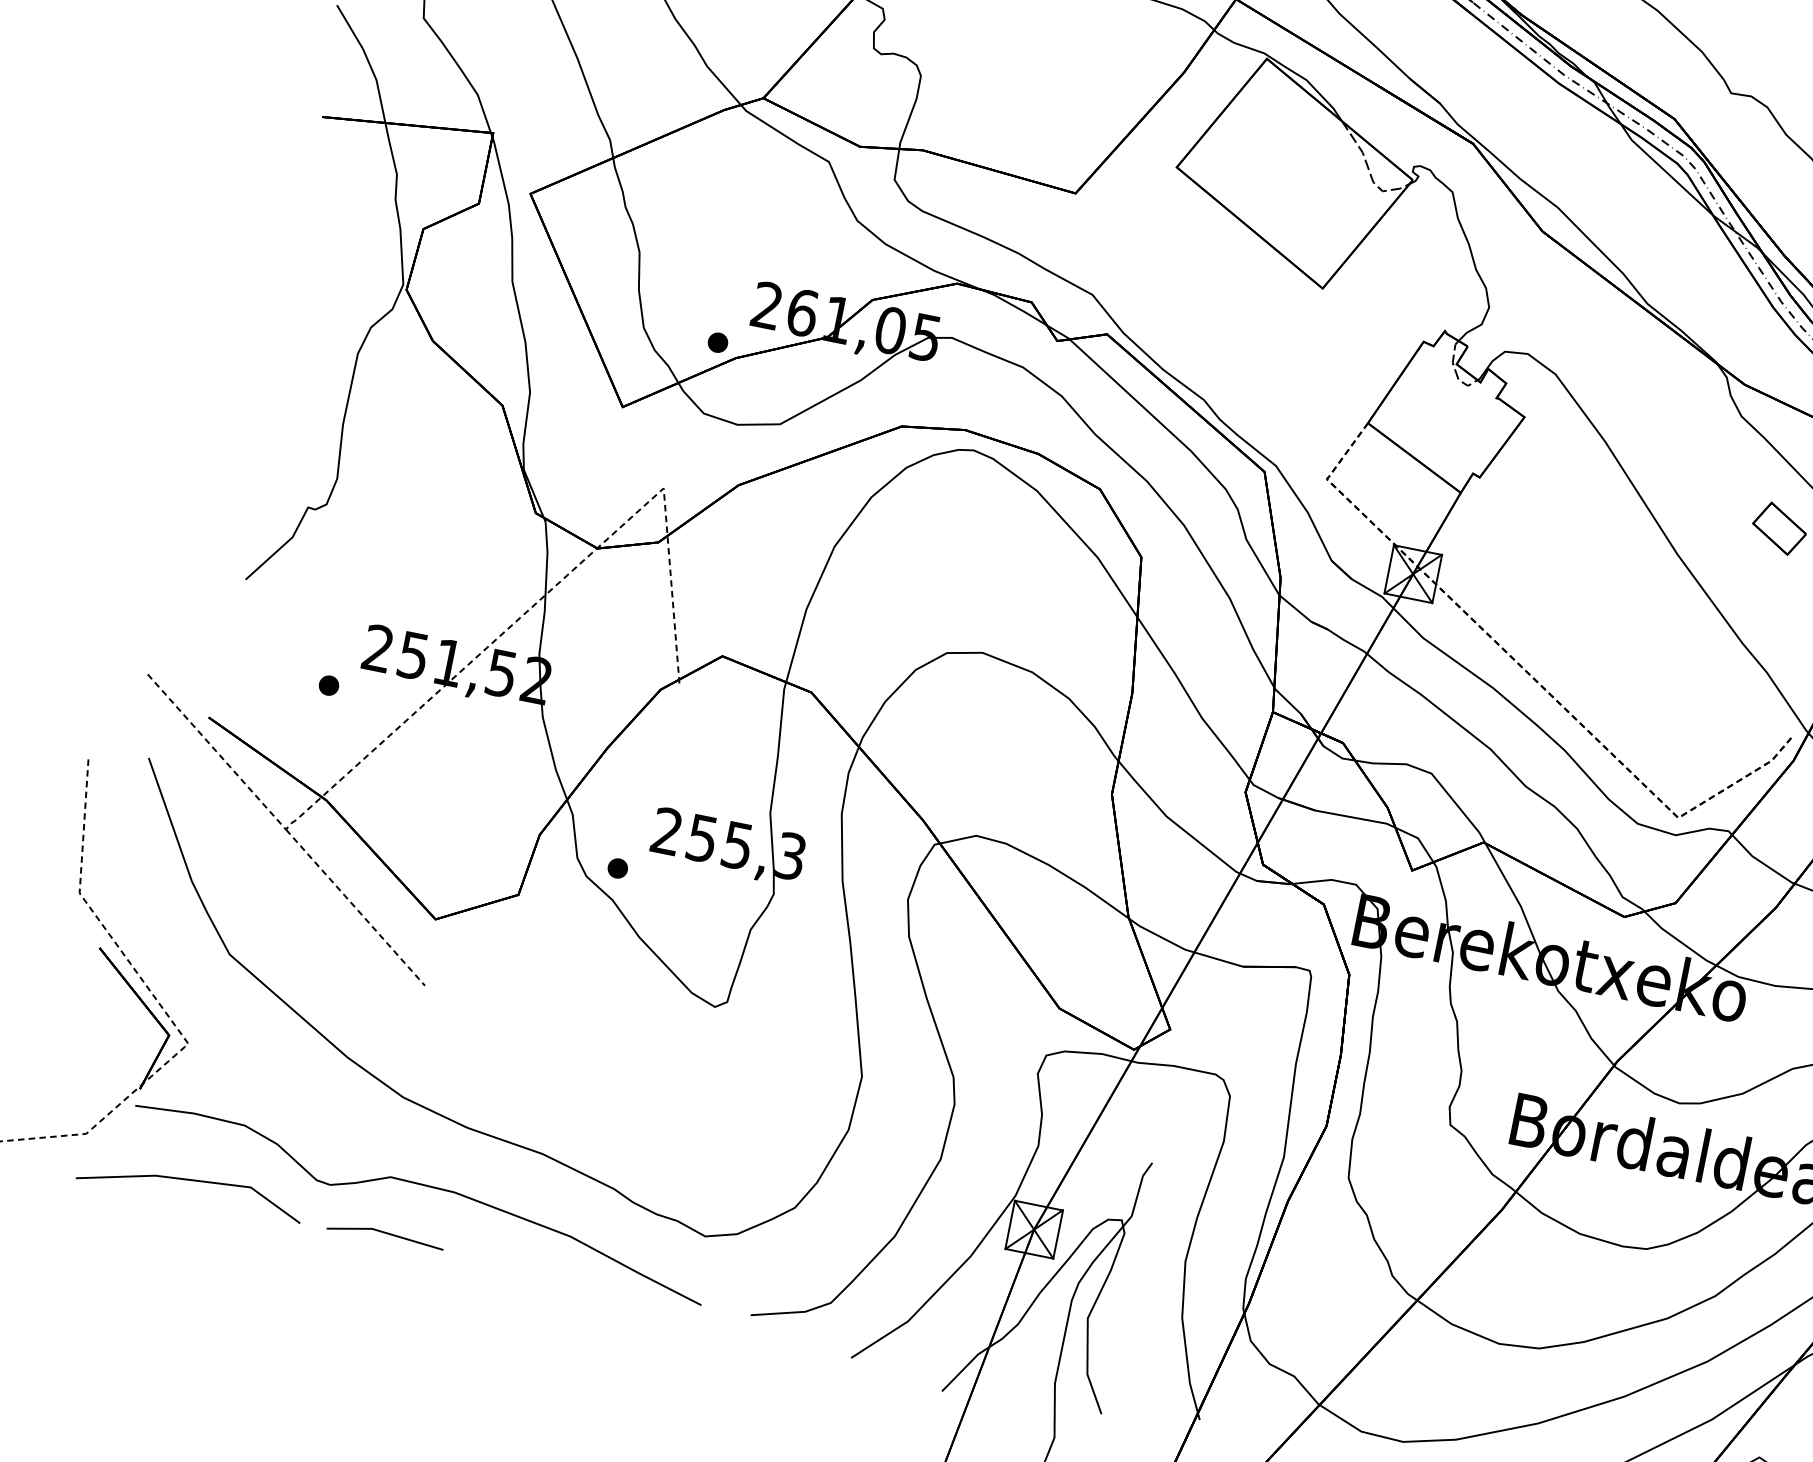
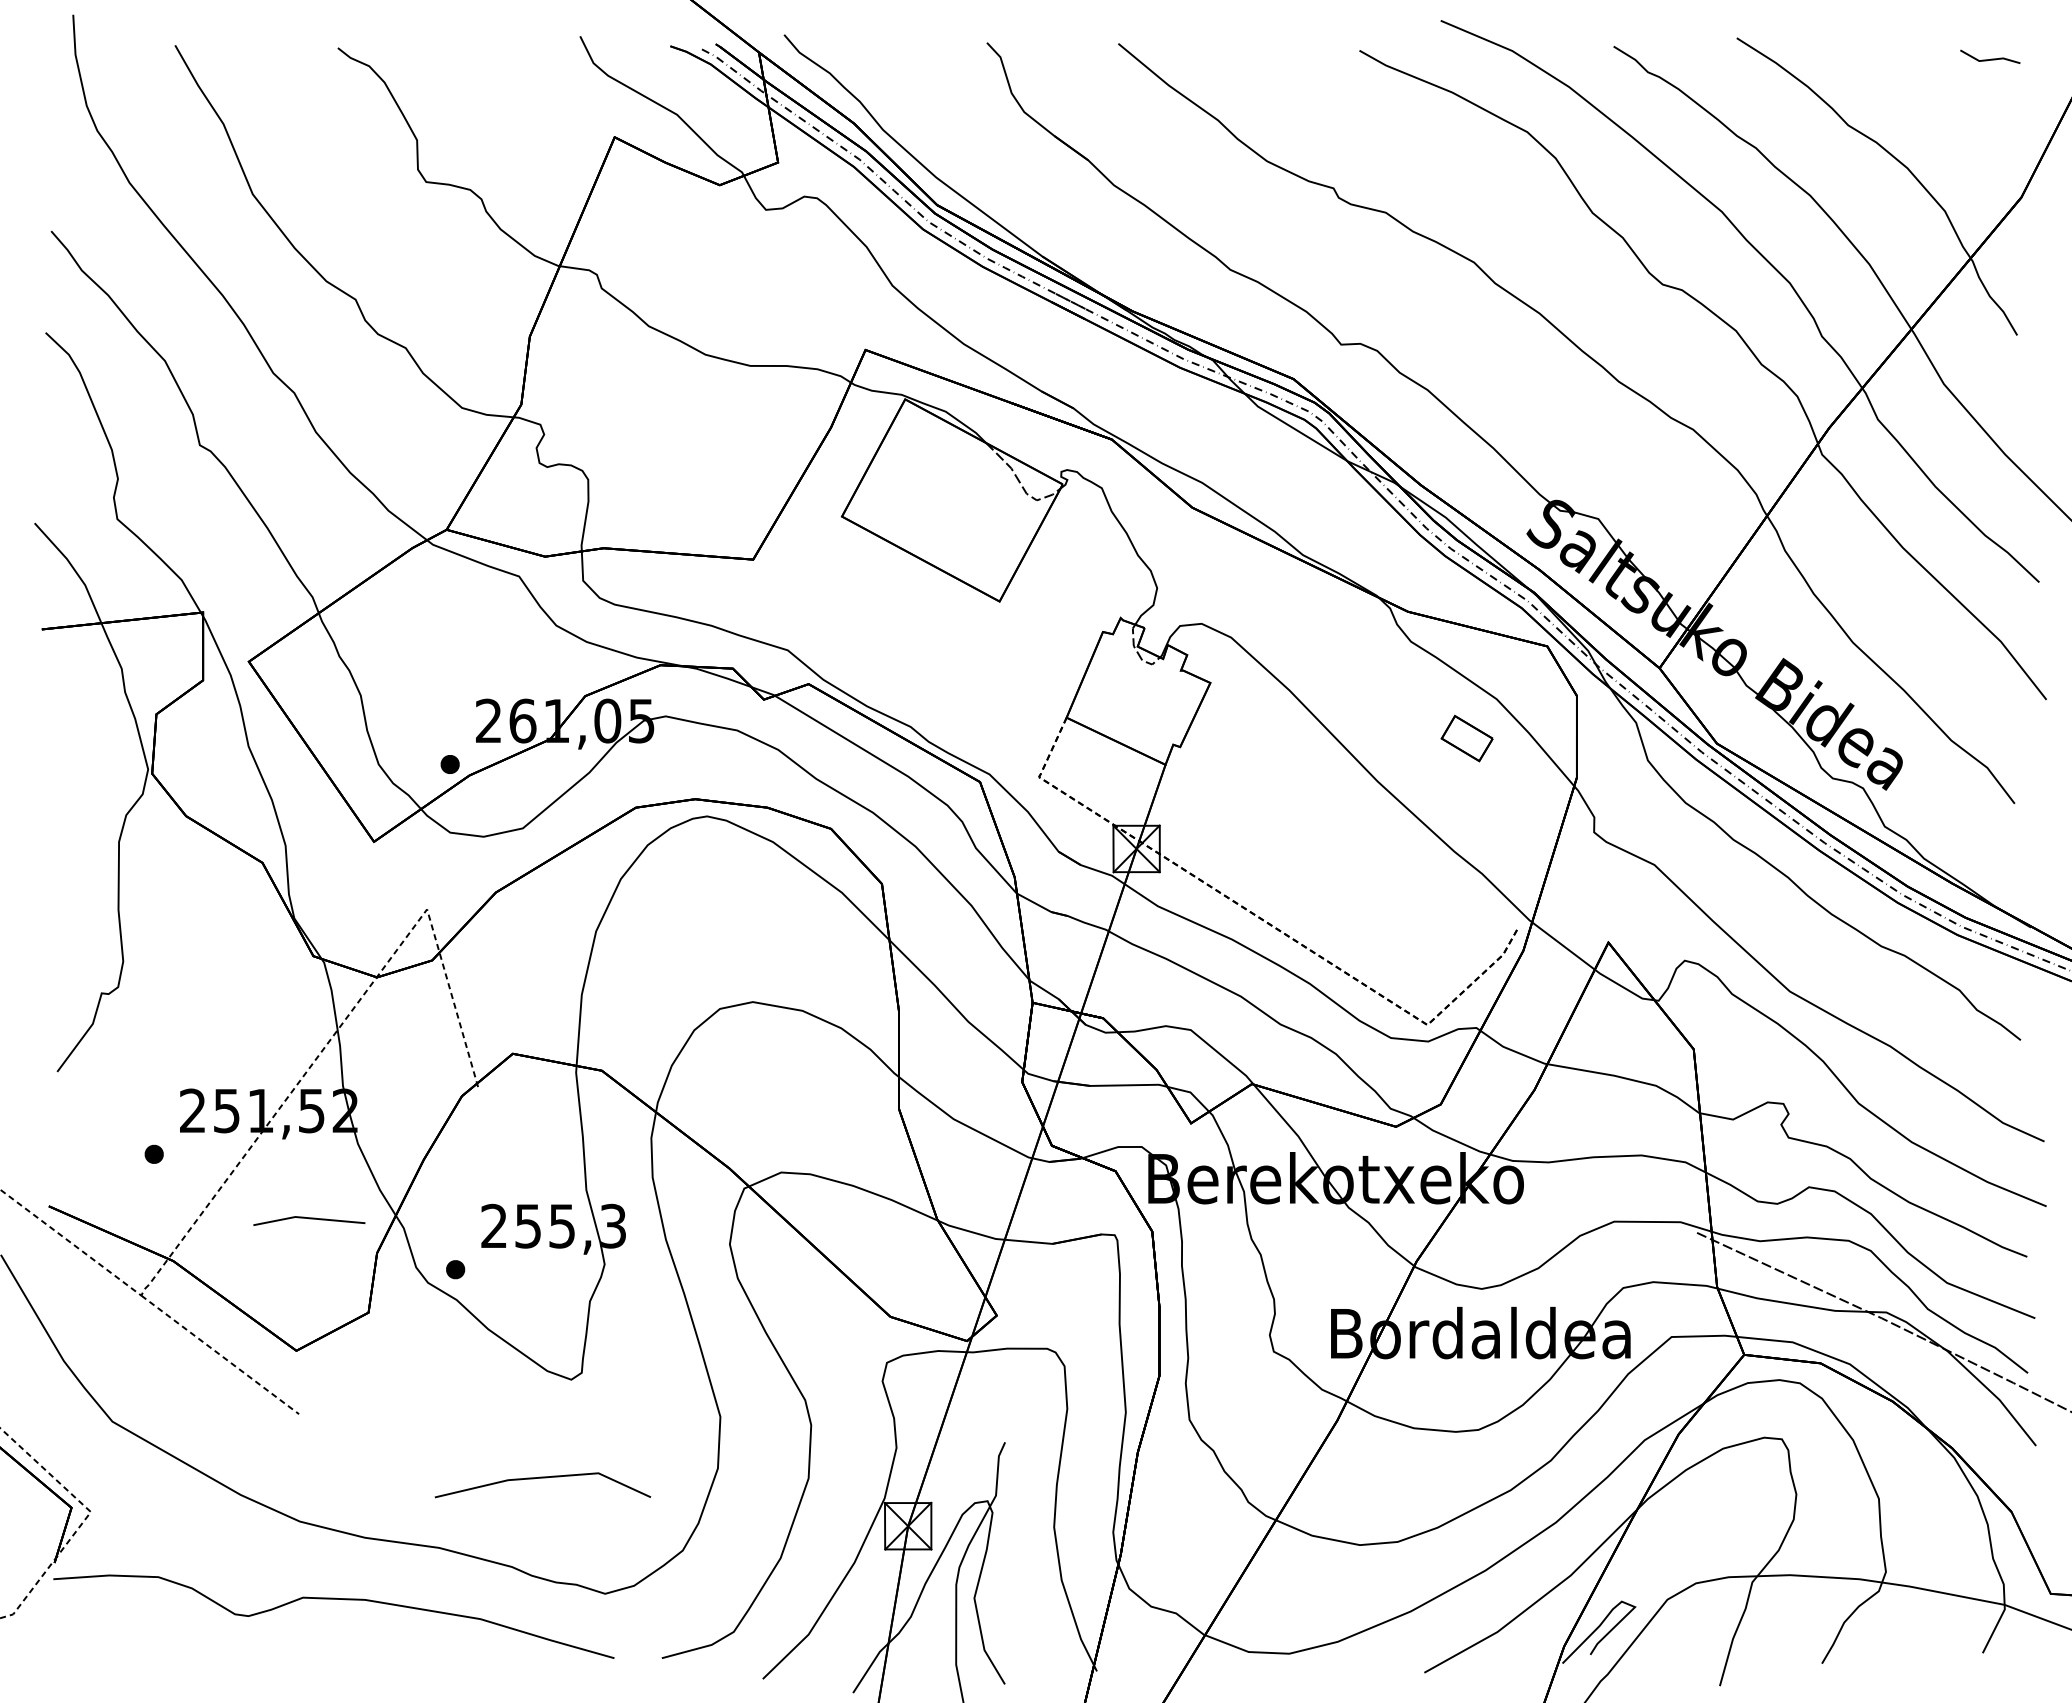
line: (191, 1181) -> (542, 1478), moved
line: (386, 1234) -> (309, 1219), moved

